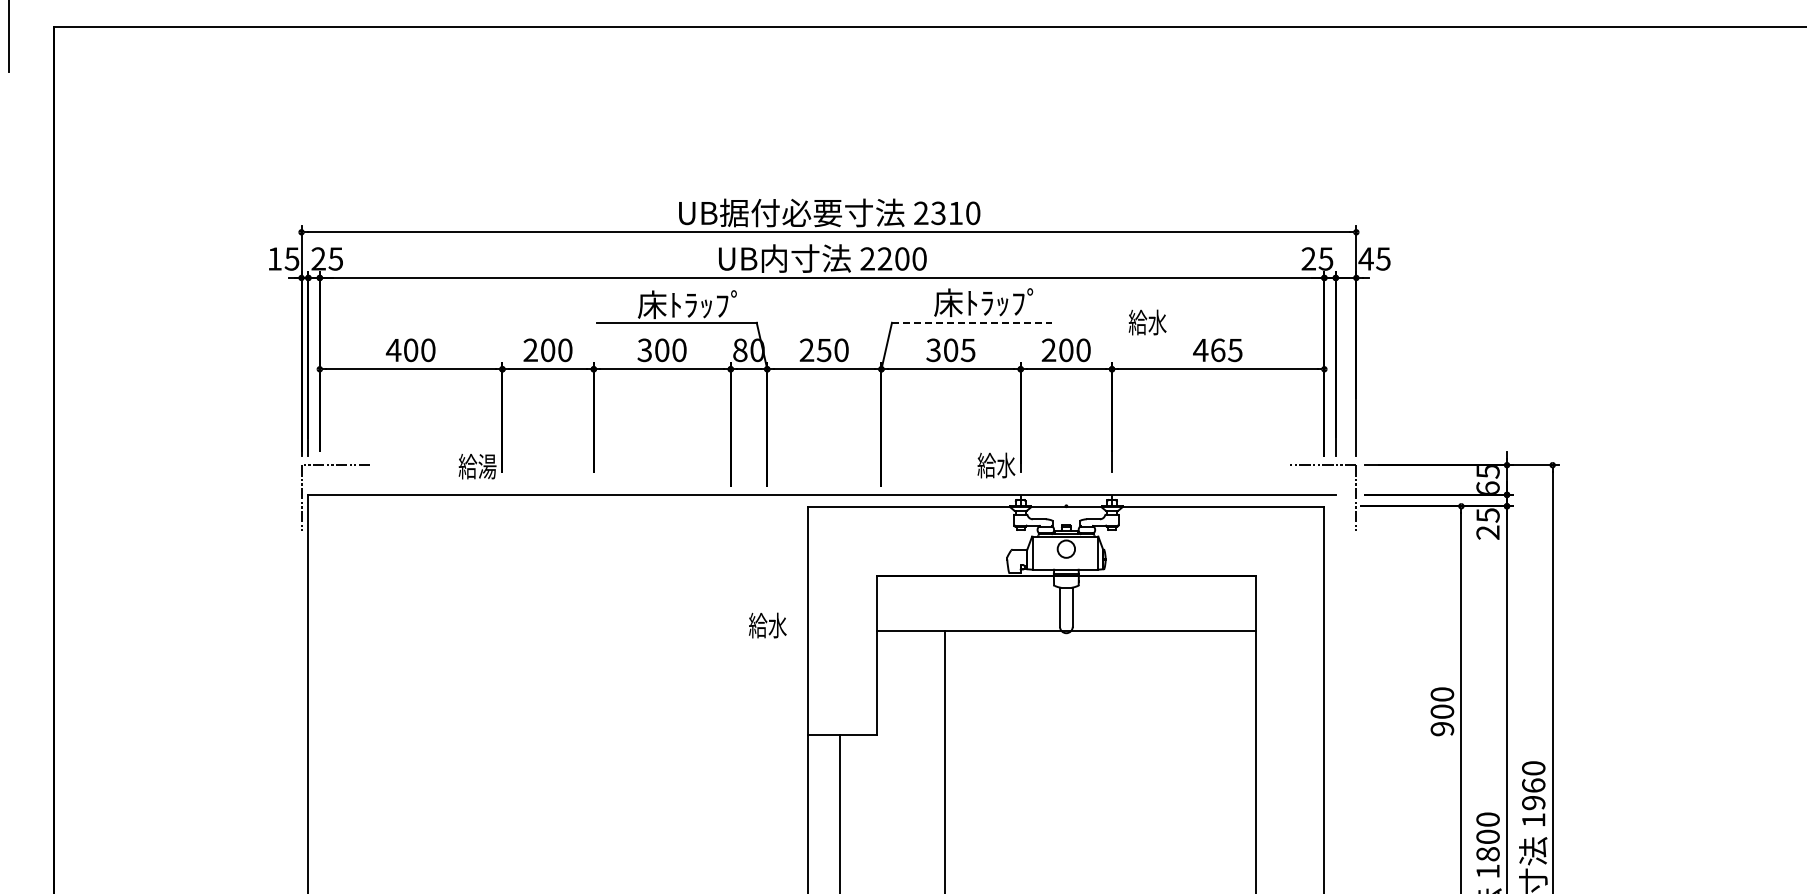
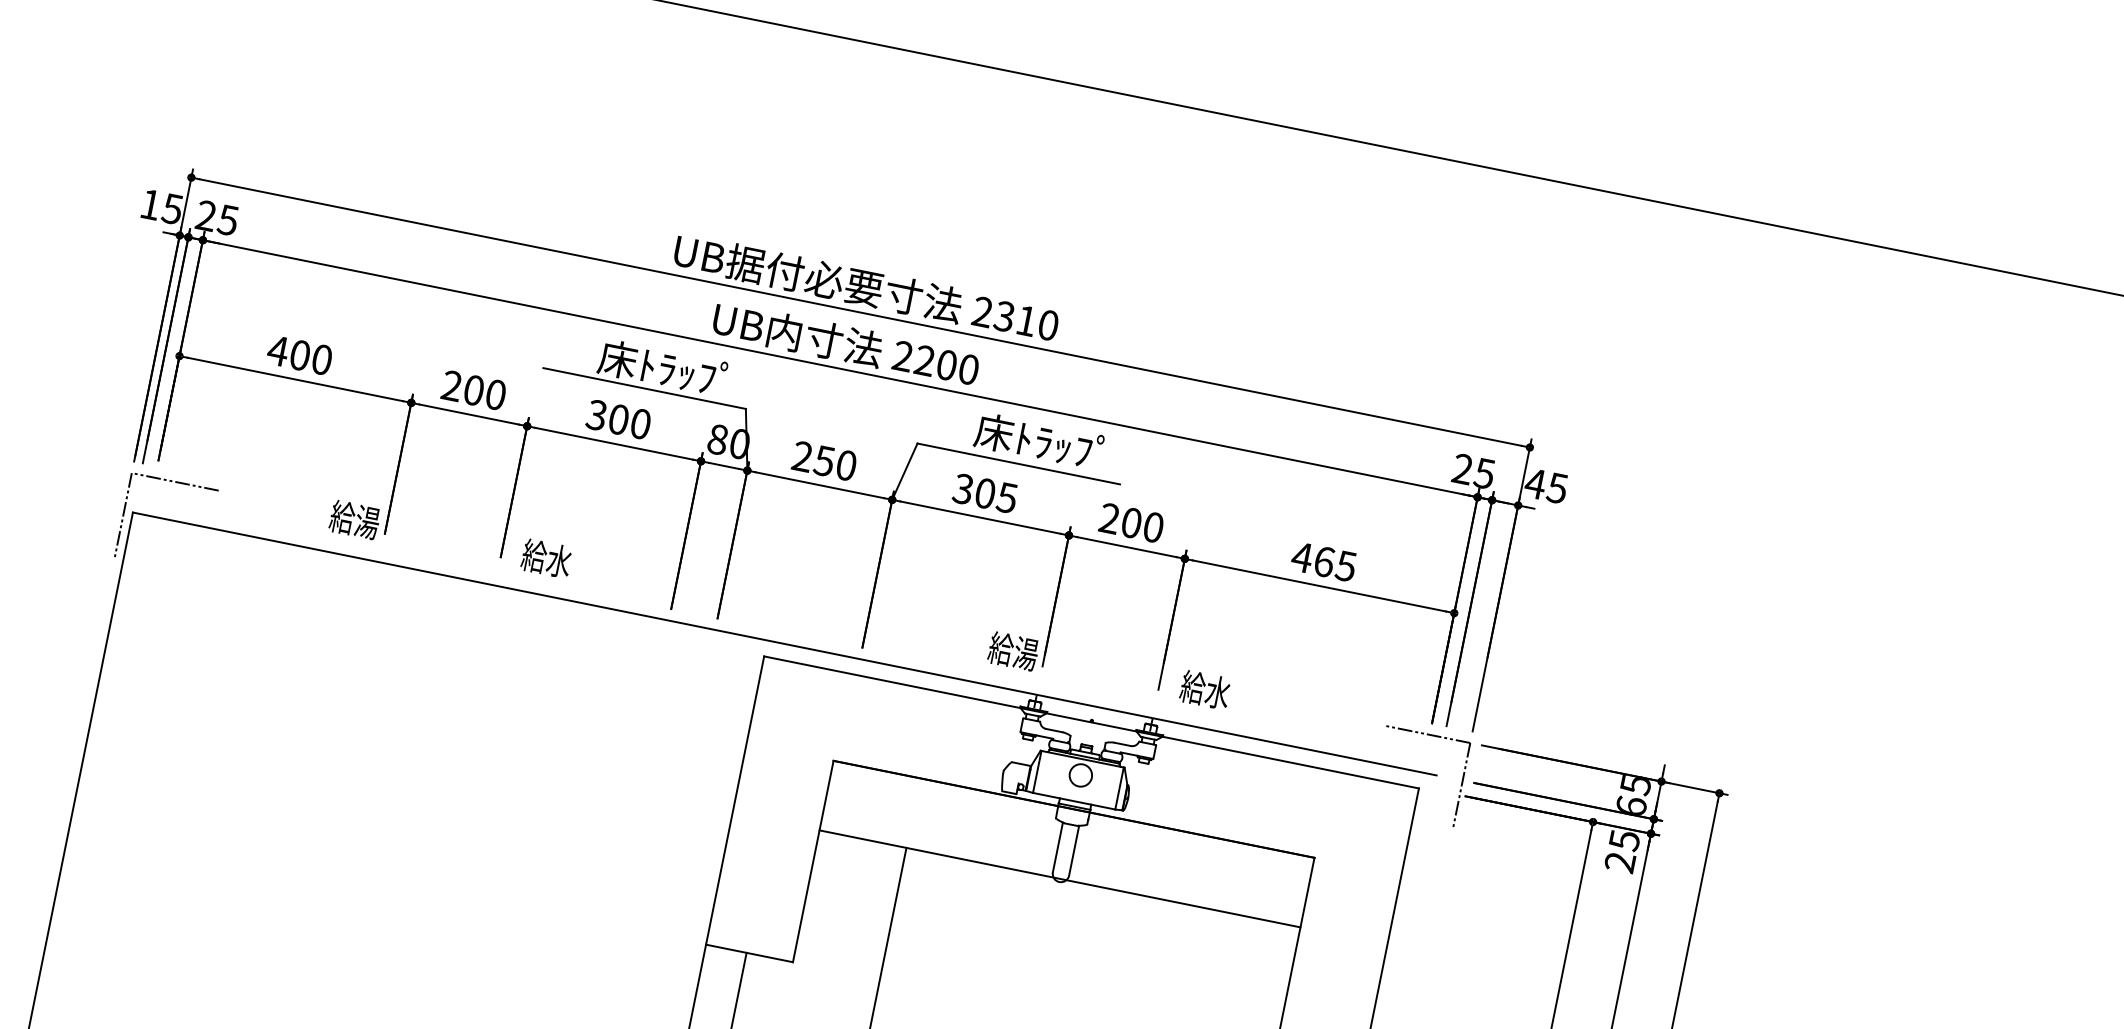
line: (971, 322) -> (1018, 463), dashed -> solid
text: (1147, 322) -> (1205, 689), moved
text: (1006, 465) -> (1026, 653), 給水 -> 給湯
text: (767, 625) -> (546, 558), moved

